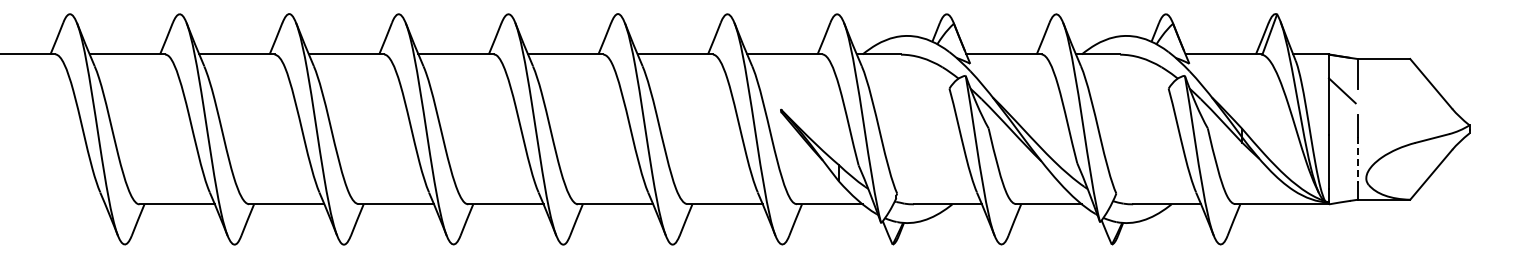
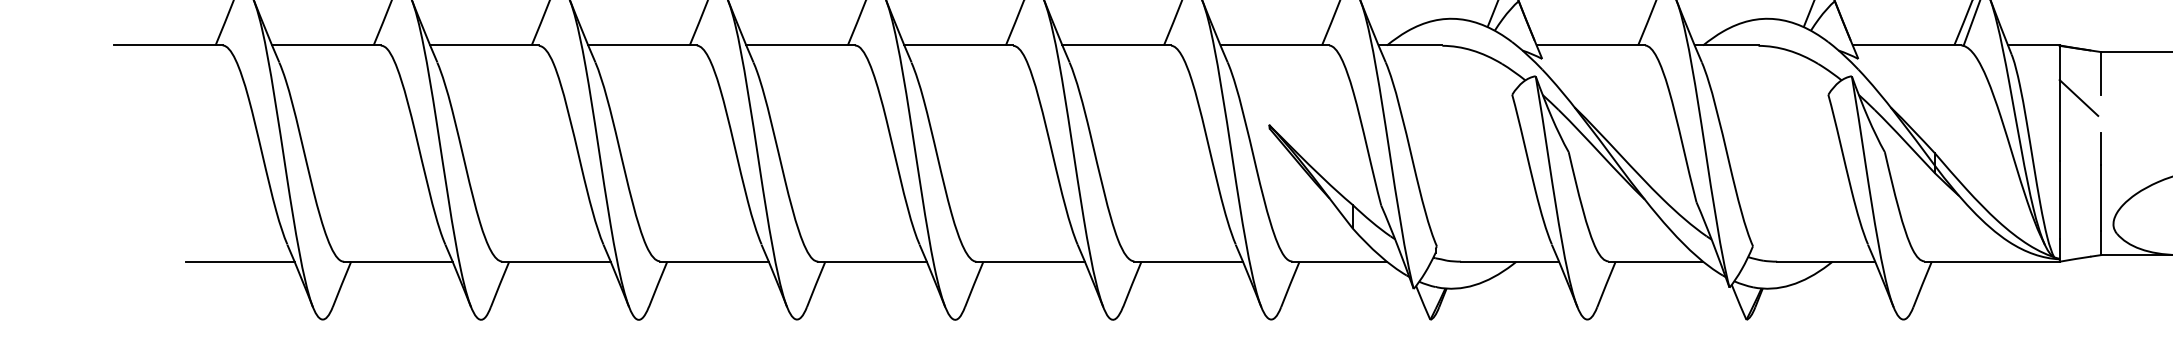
line: (1357, 160) -> (2100, 198), dashed -> solid
line: (67, 204) -> (240, 261), added

